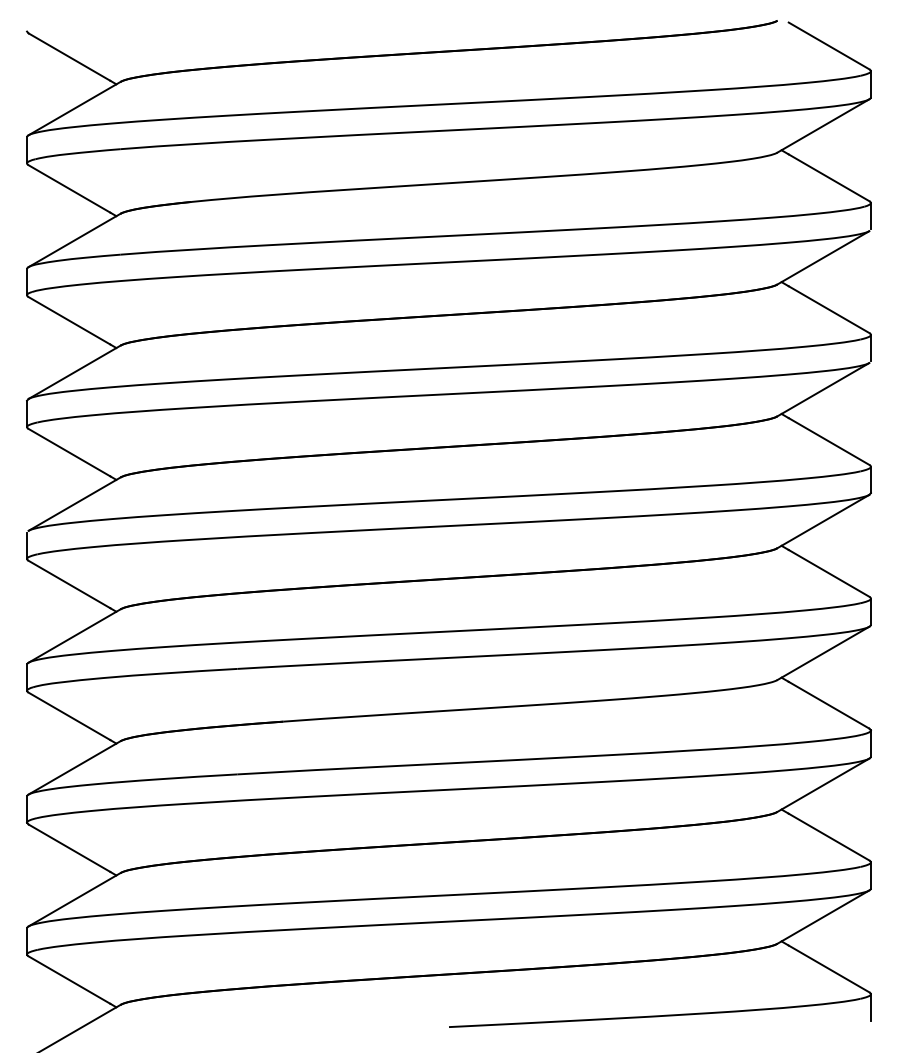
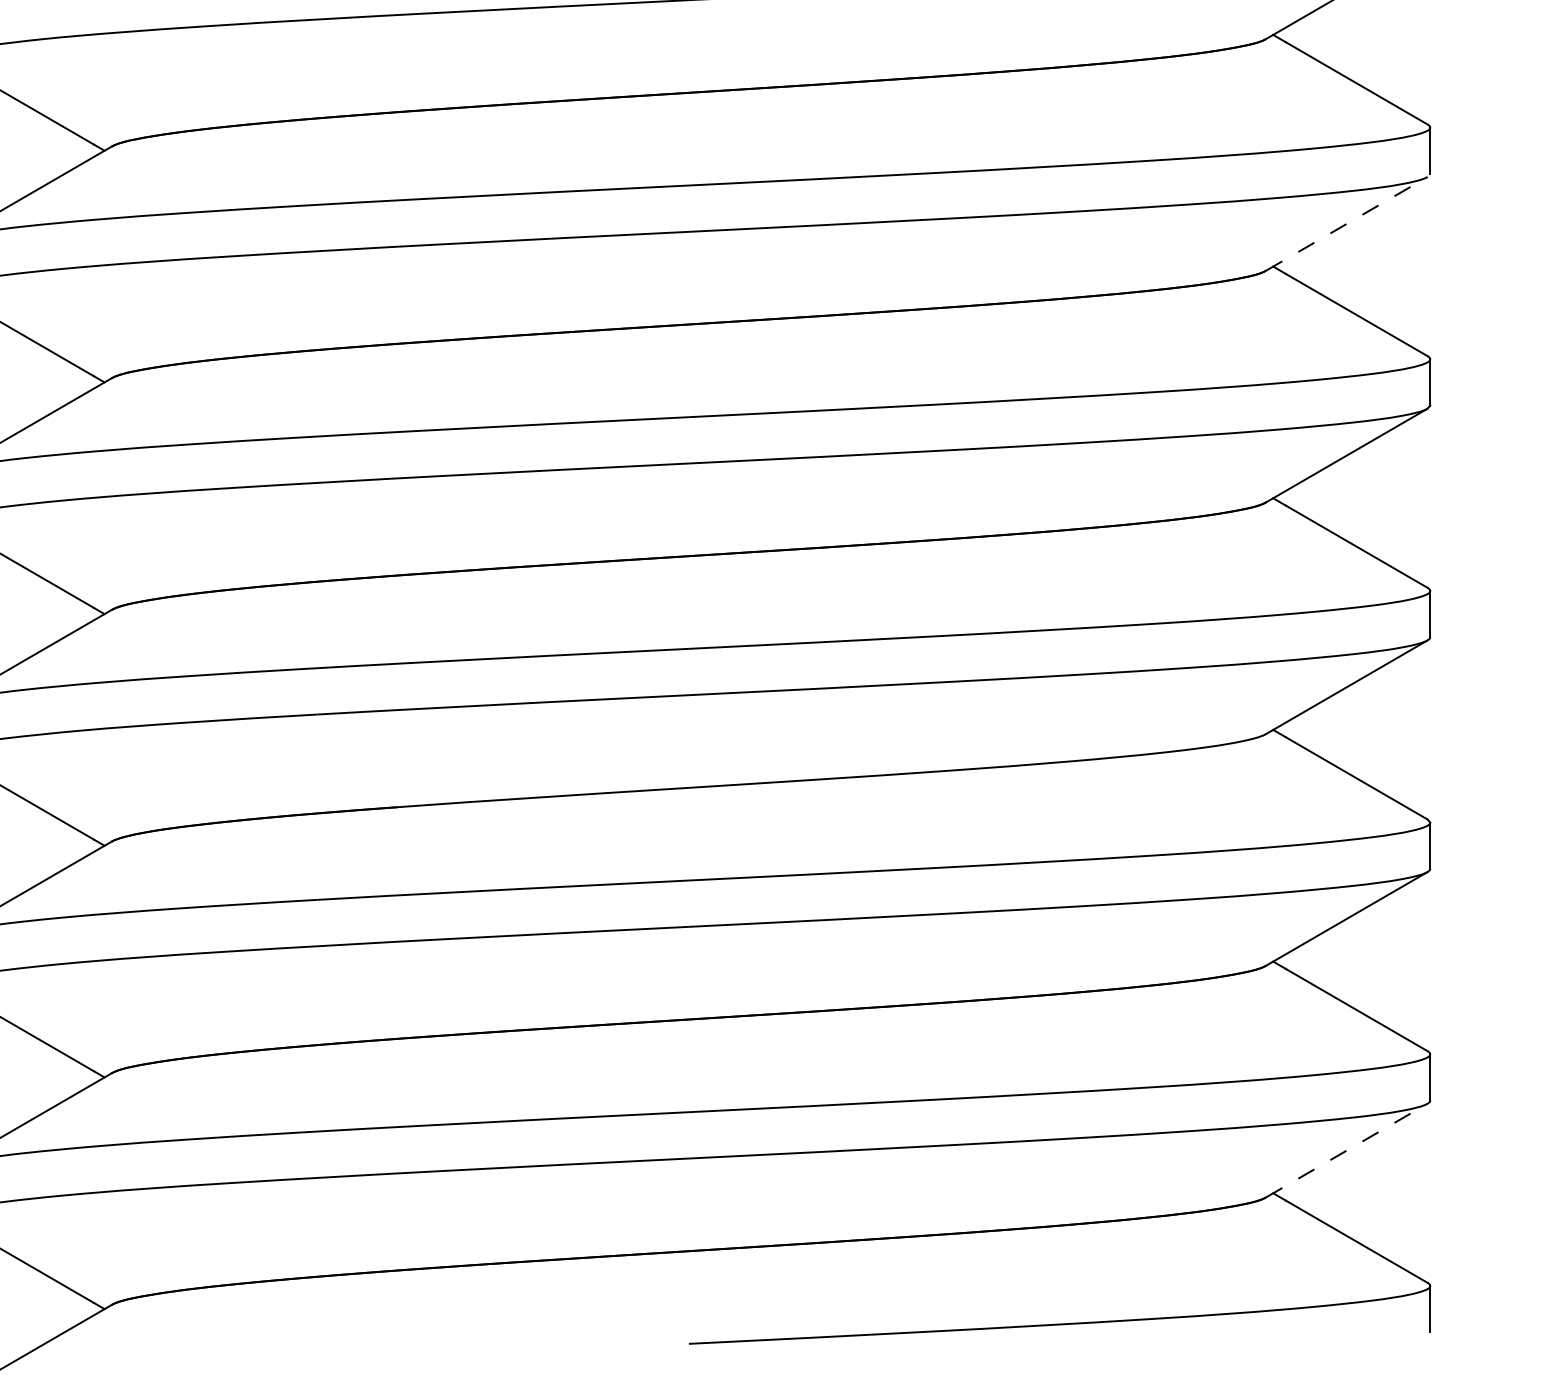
line: (823, 389) -> (1346, 223), solid -> dashed
line: (823, 916) -> (1346, 1149), solid -> dashed

